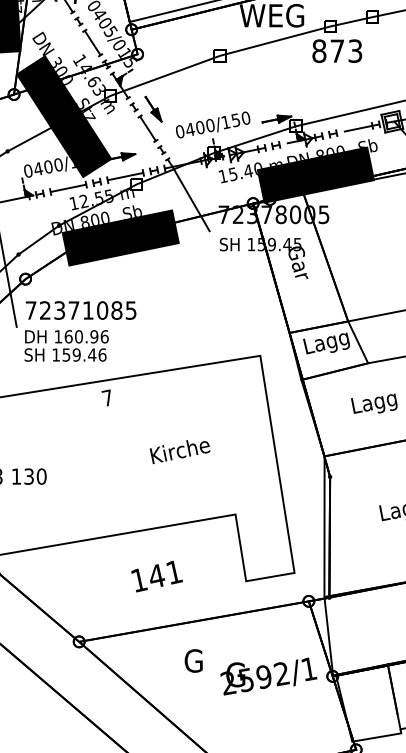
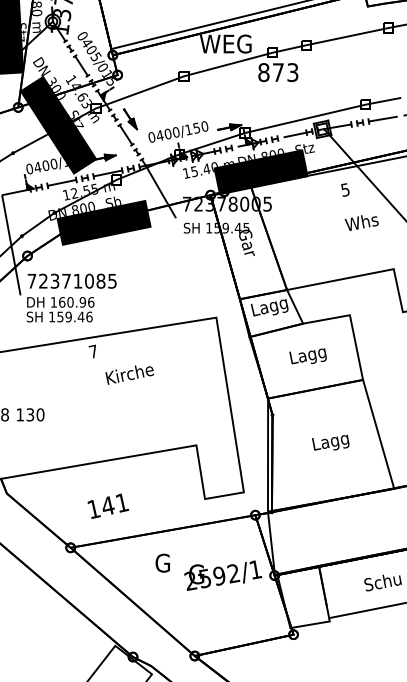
text: (374, 145) -> (308, 148), Sb -> Stz
text: (179, 451) -> (129, 374), moved
text: (157, 575) -> (108, 505), moved

